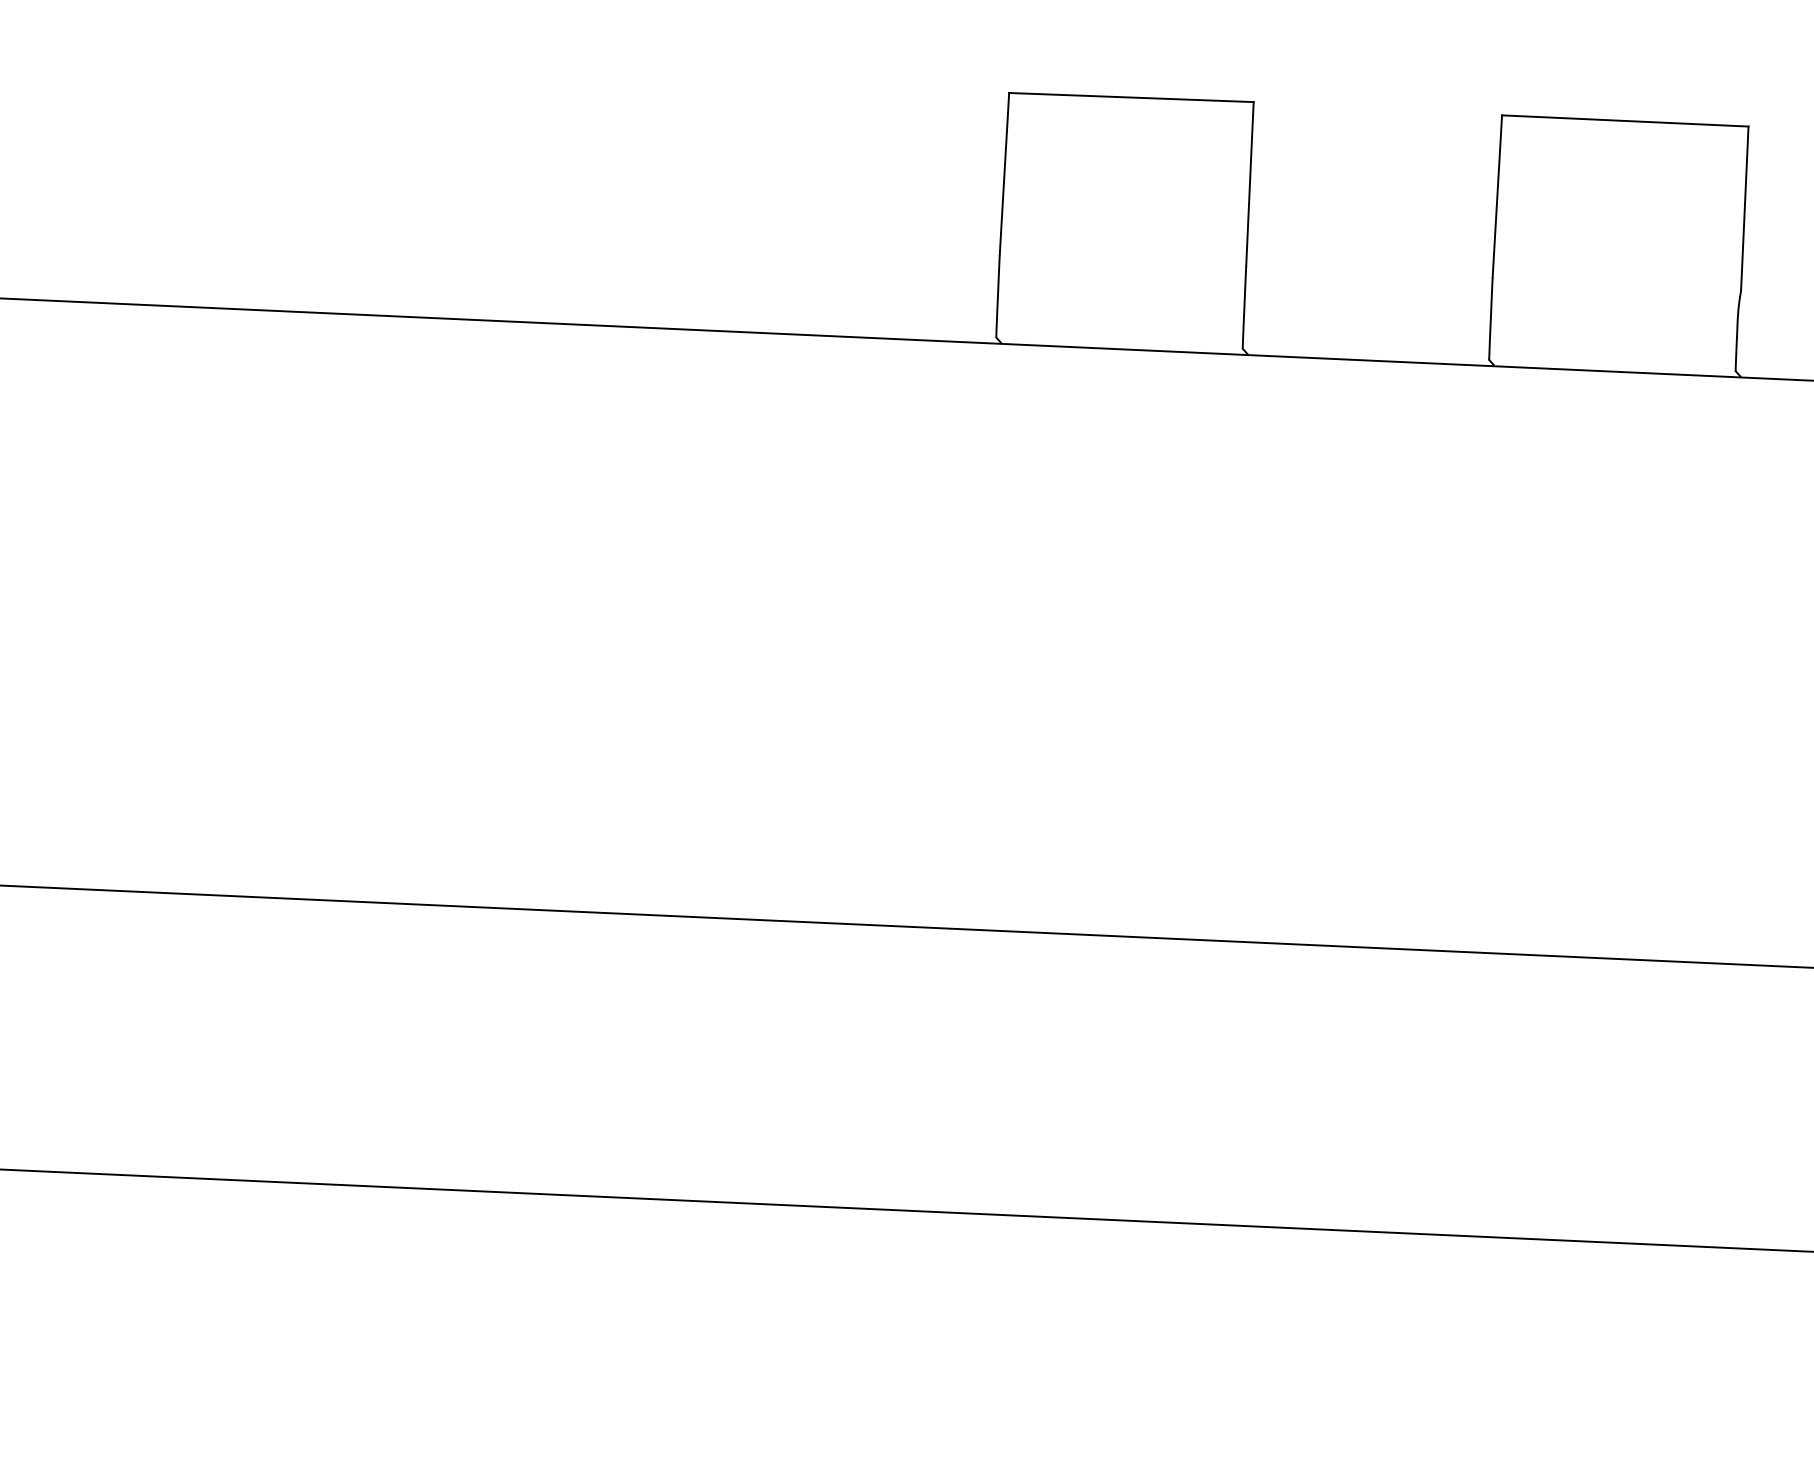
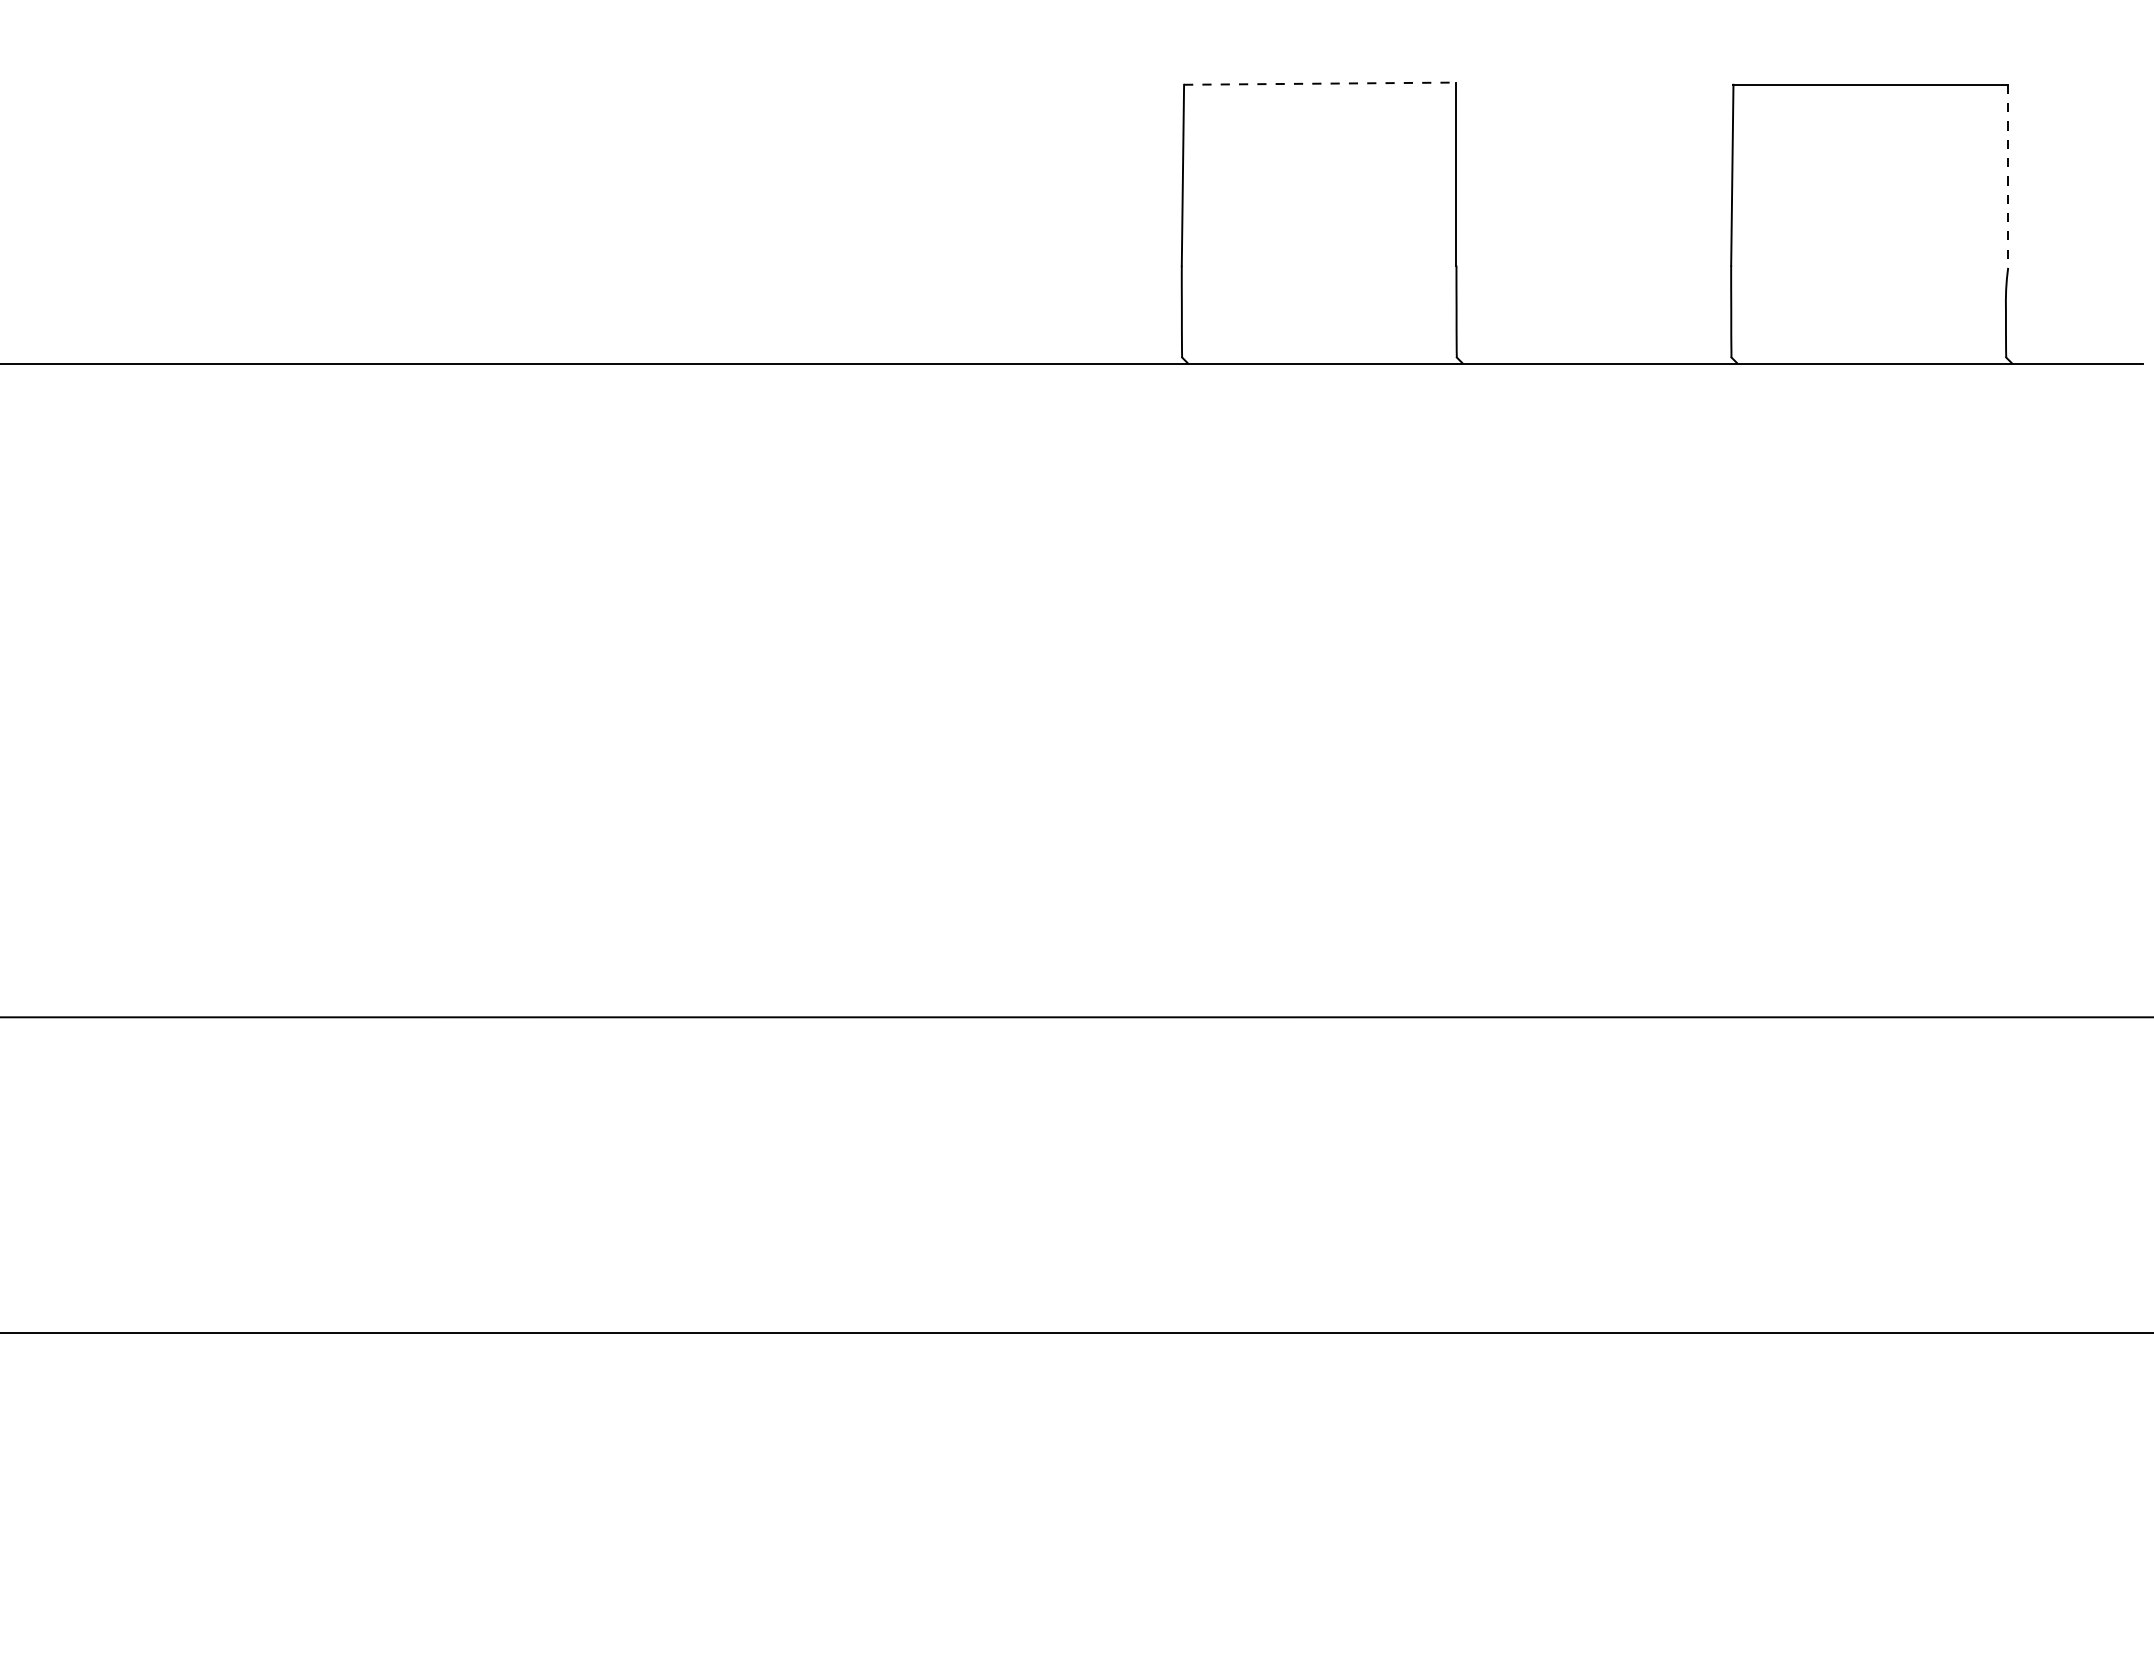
line: (1131, 97) -> (1320, 83), solid -> dashed
line: (1745, 208) -> (2008, 176), solid -> dashed

